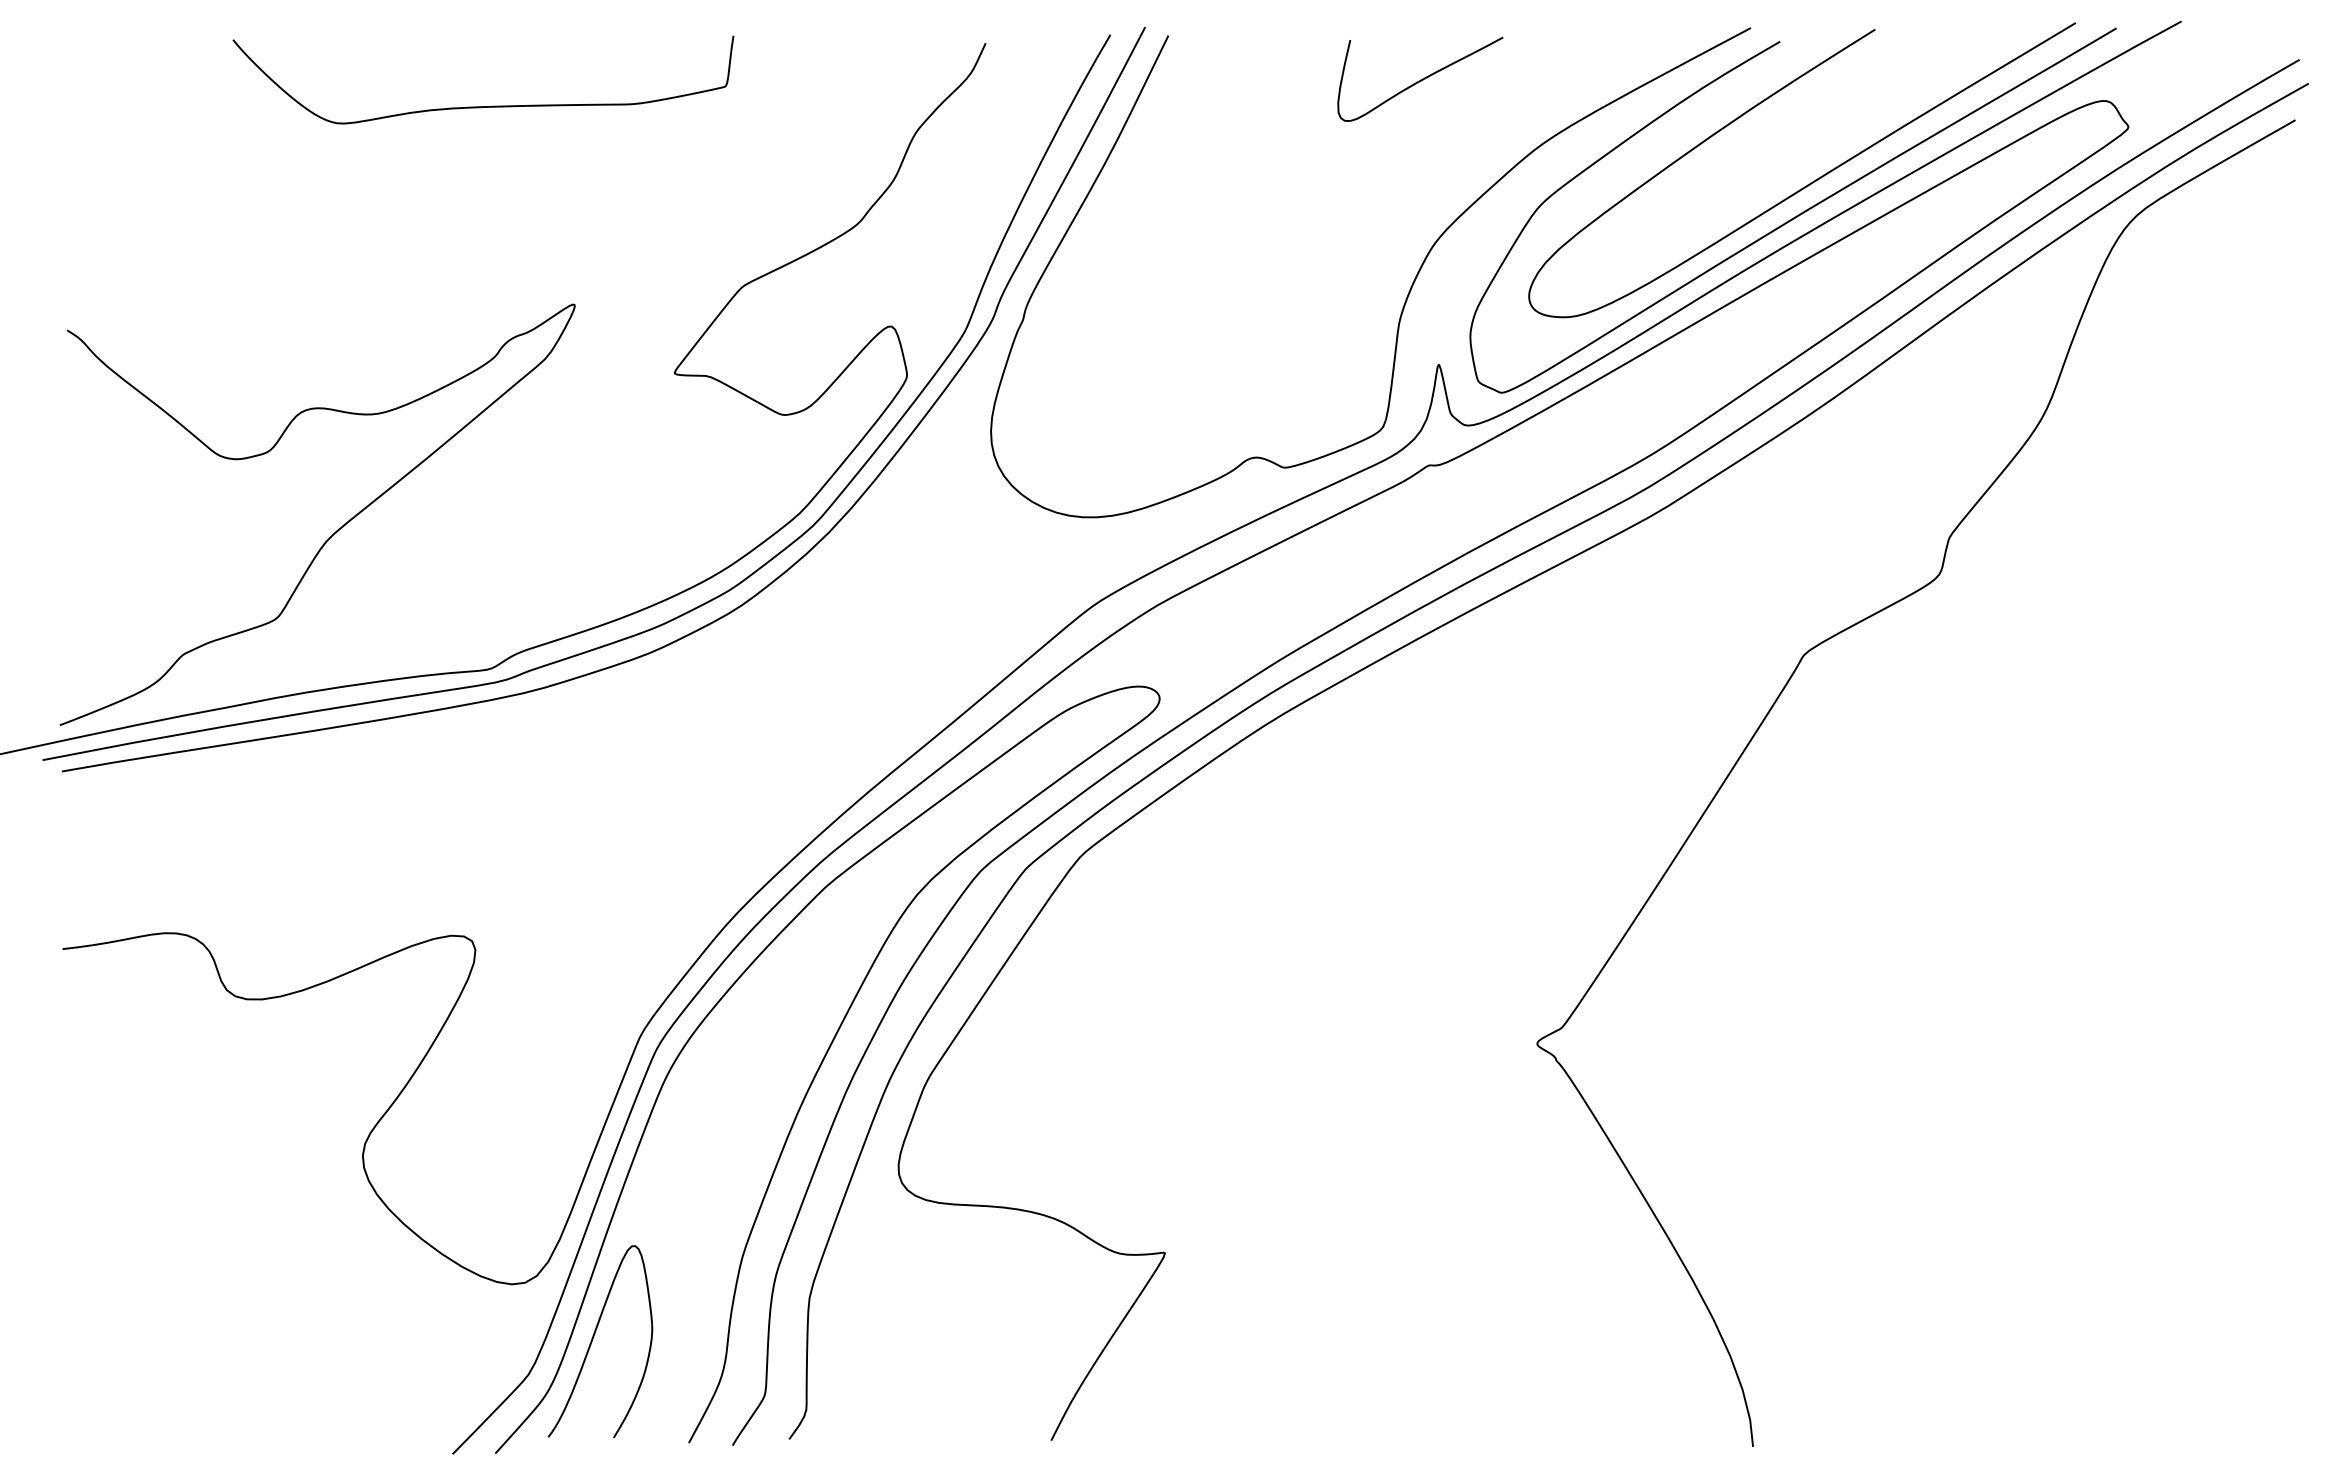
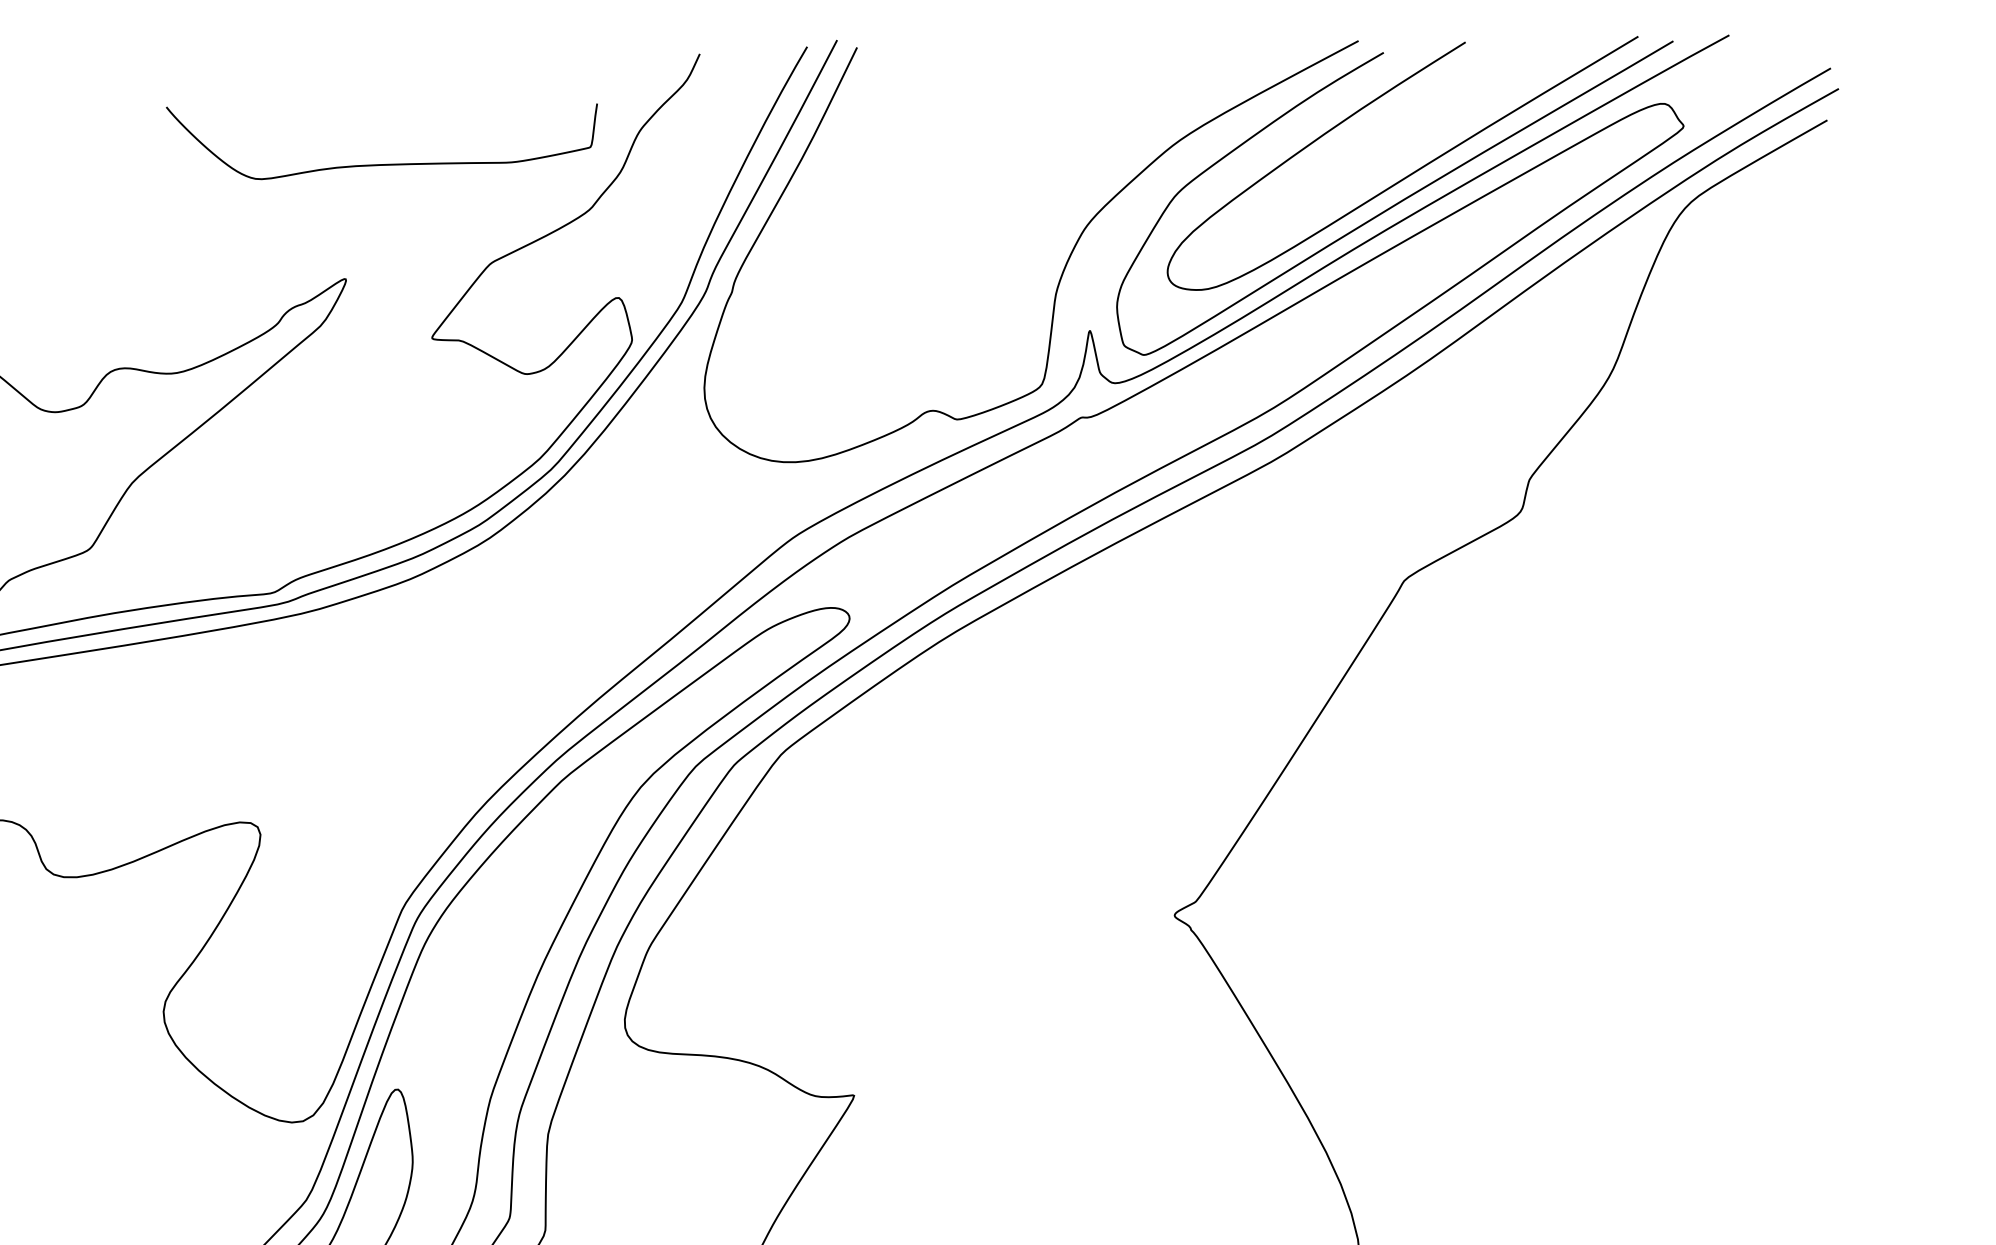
curve: (1420, 79) -> (1074, 85), removed
curve: (483, 106) -> (381, 164), moved

